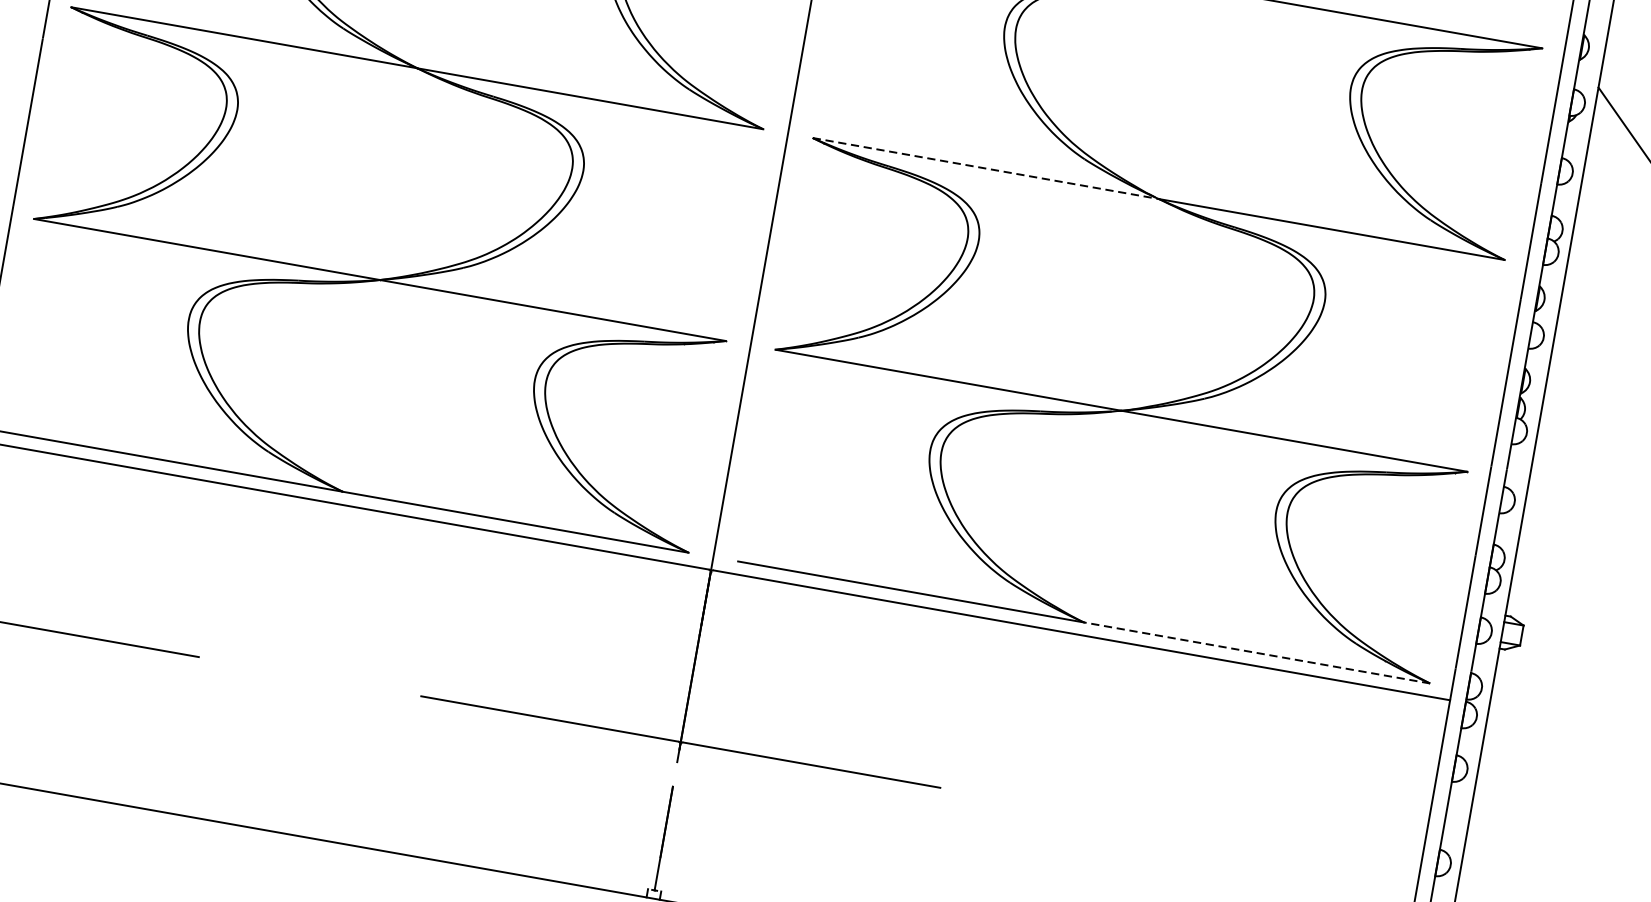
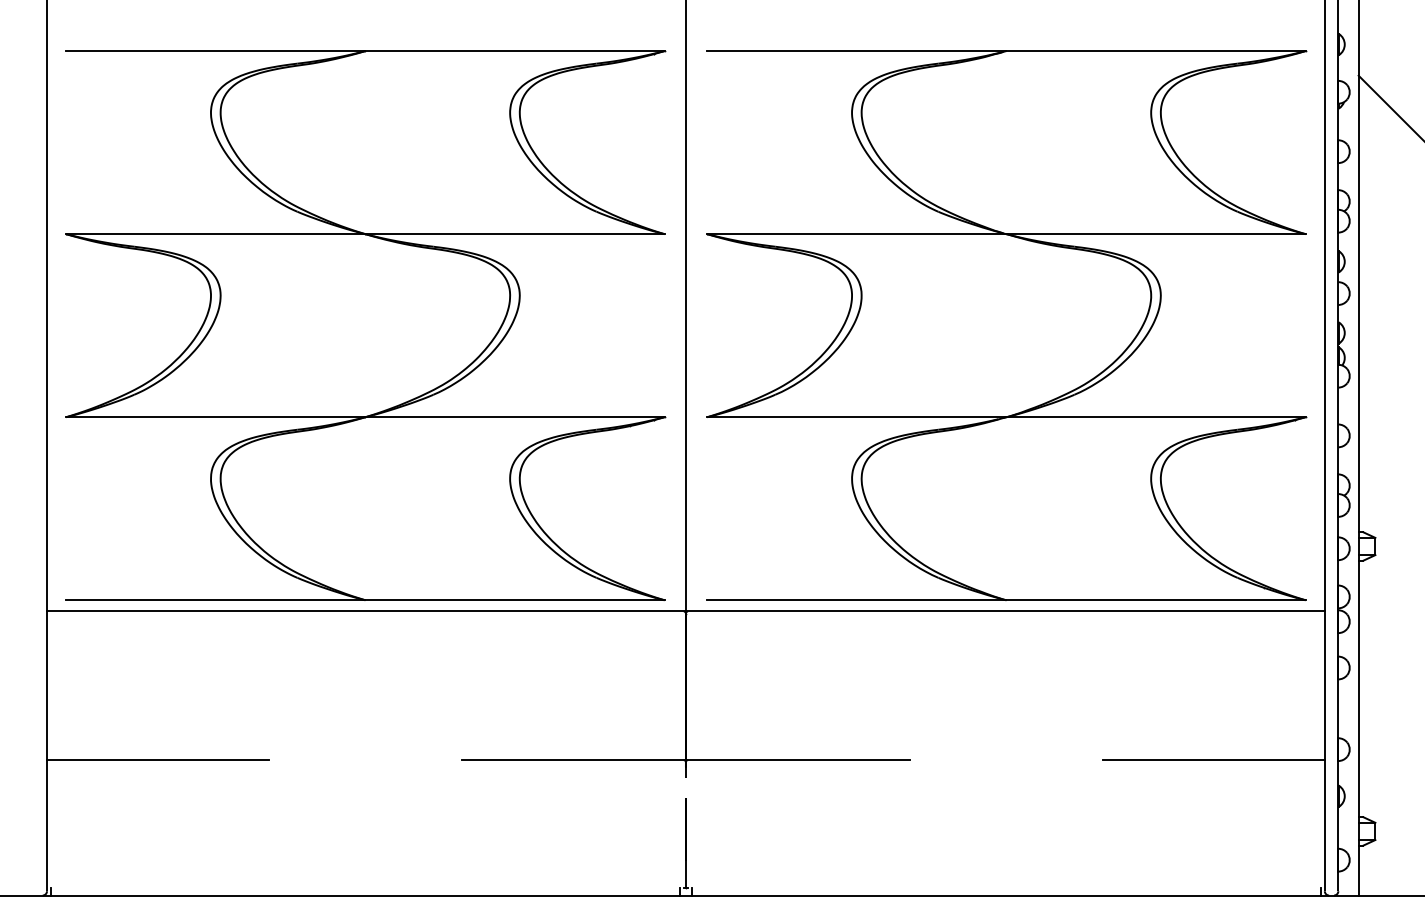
line: (985, 168) -> (856, 234), dashed -> solid
line: (1257, 653) -> (1156, 600), dashed -> solid
line: (1290, 850) -> (1213, 760), added

